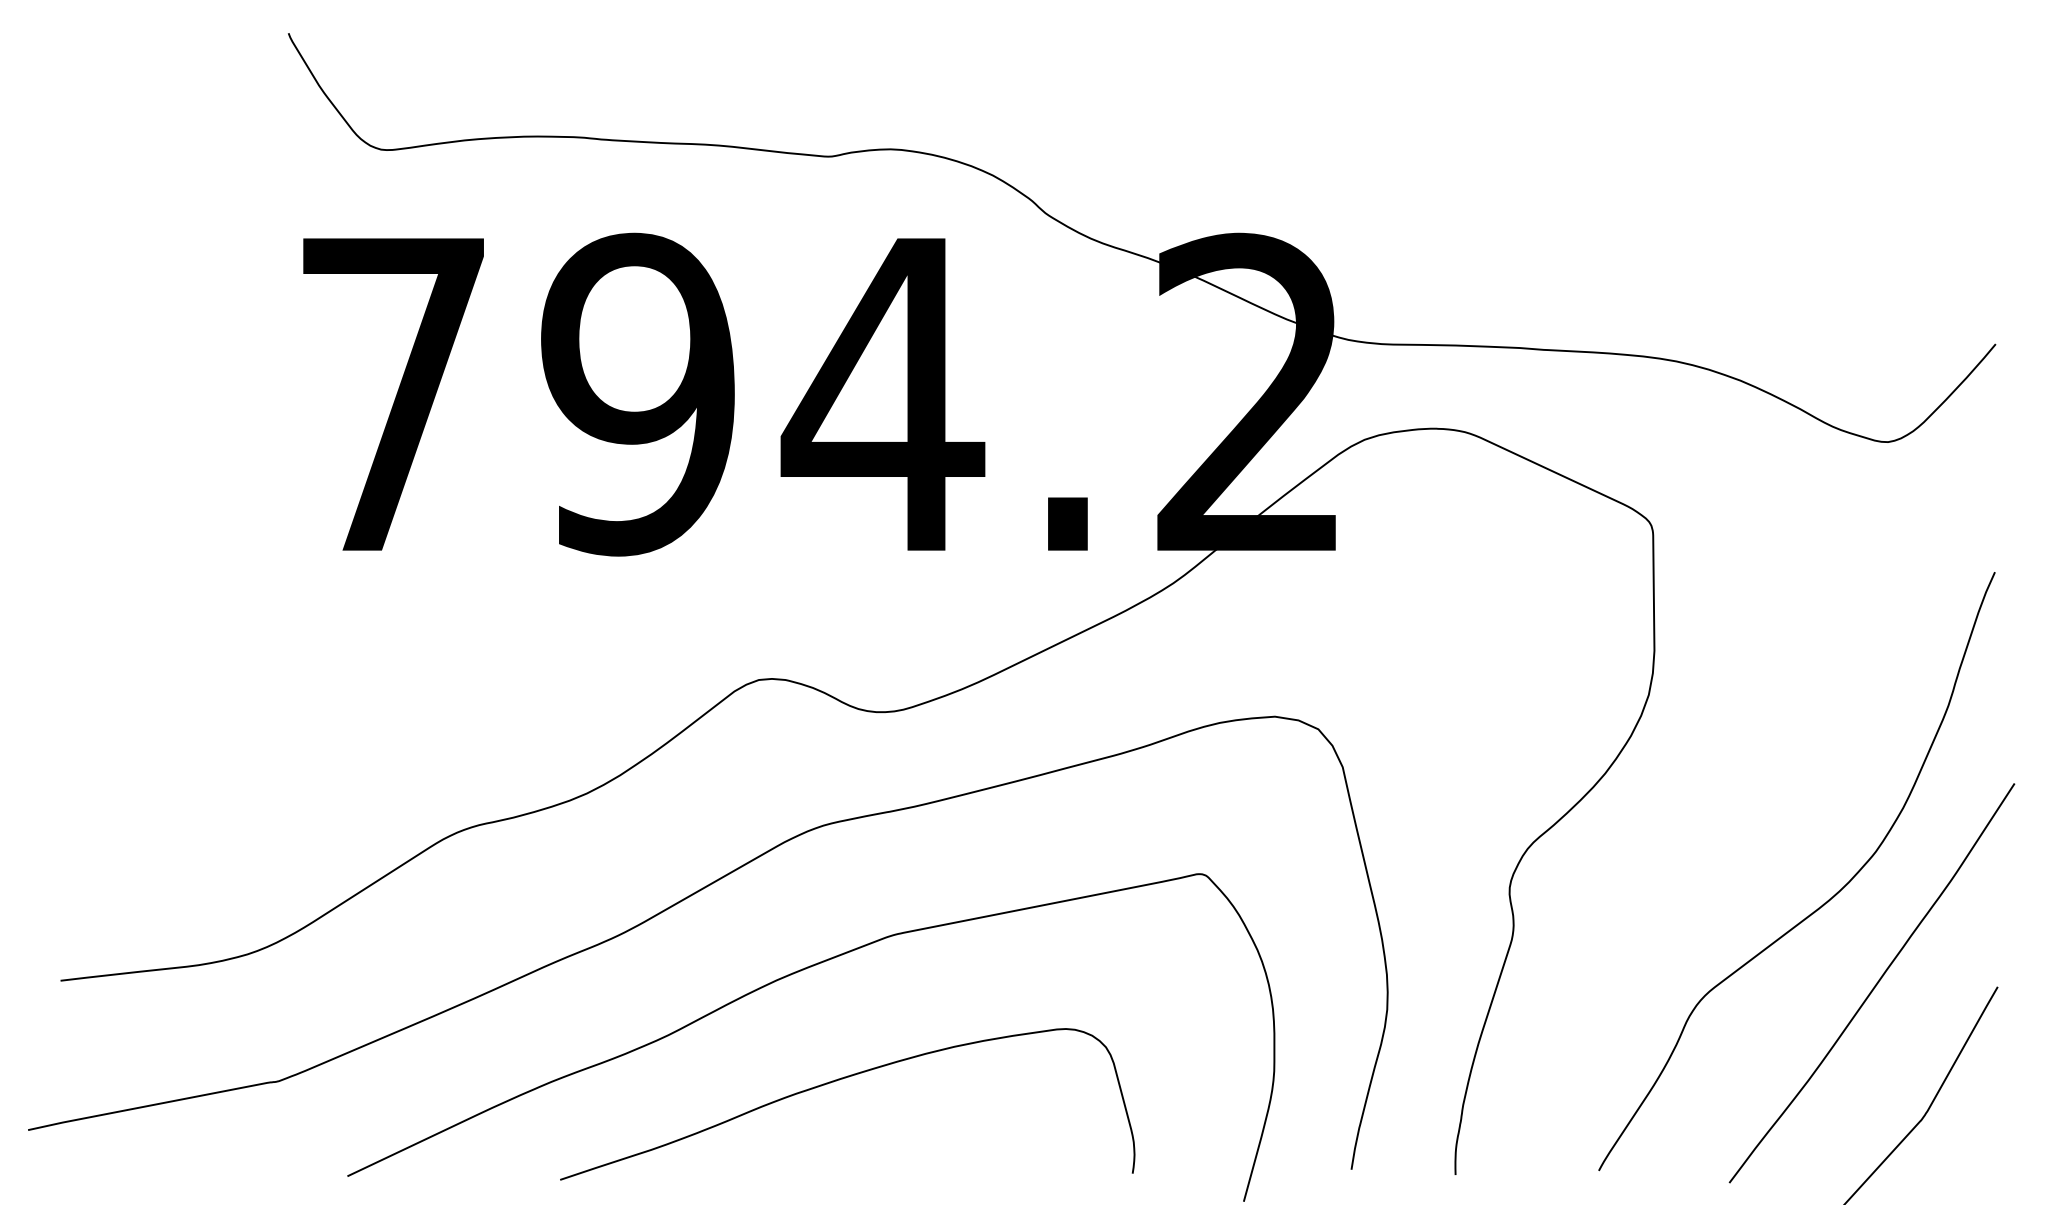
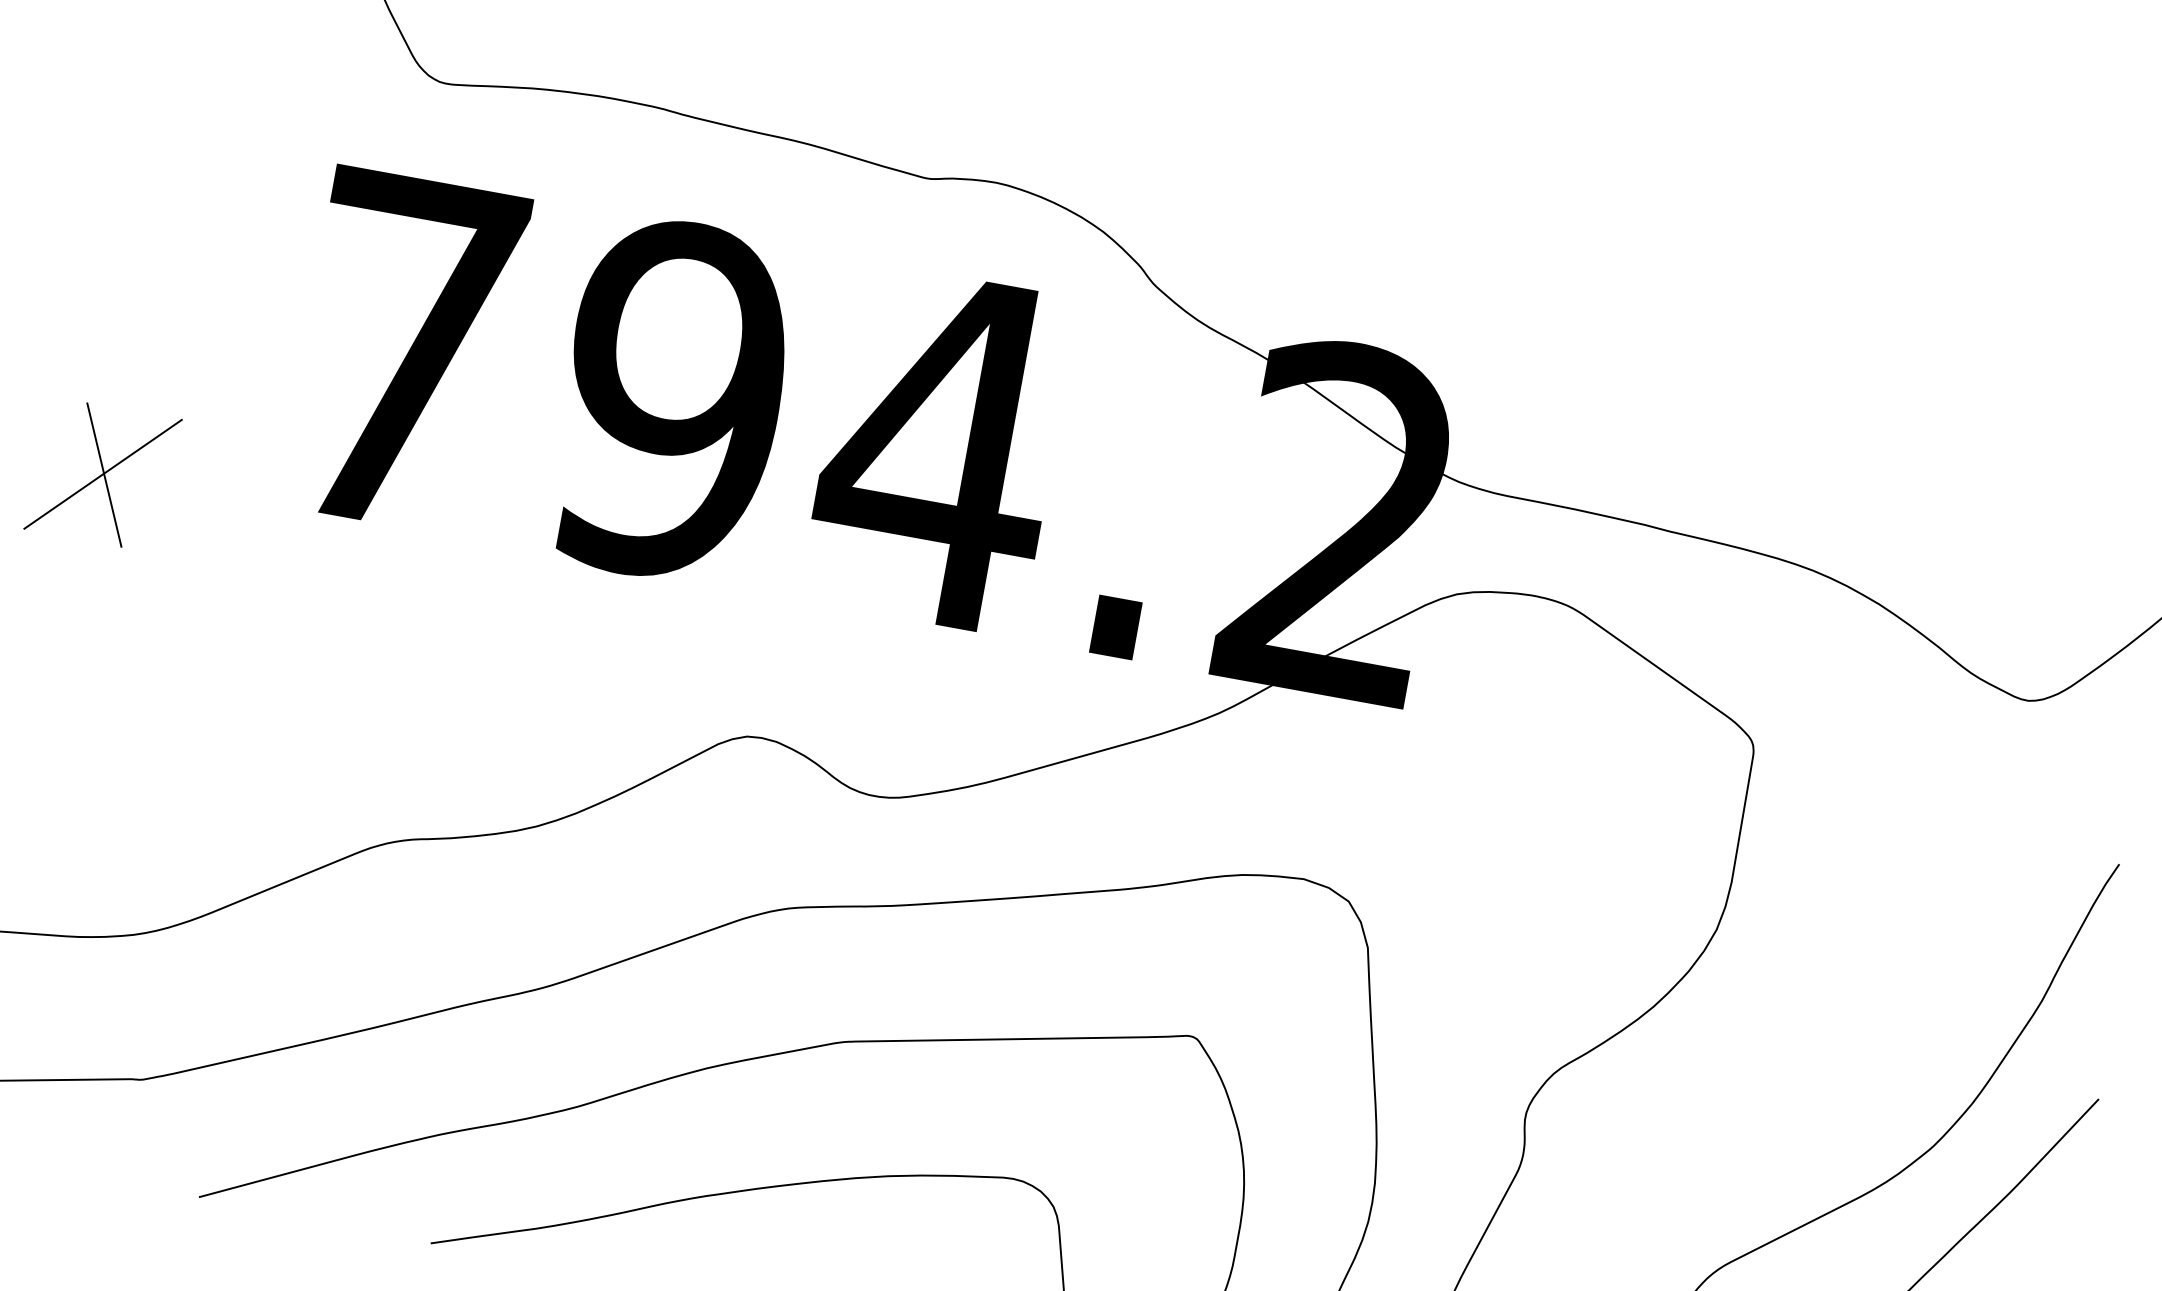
part: (146, 551) -> (103, 474), added

